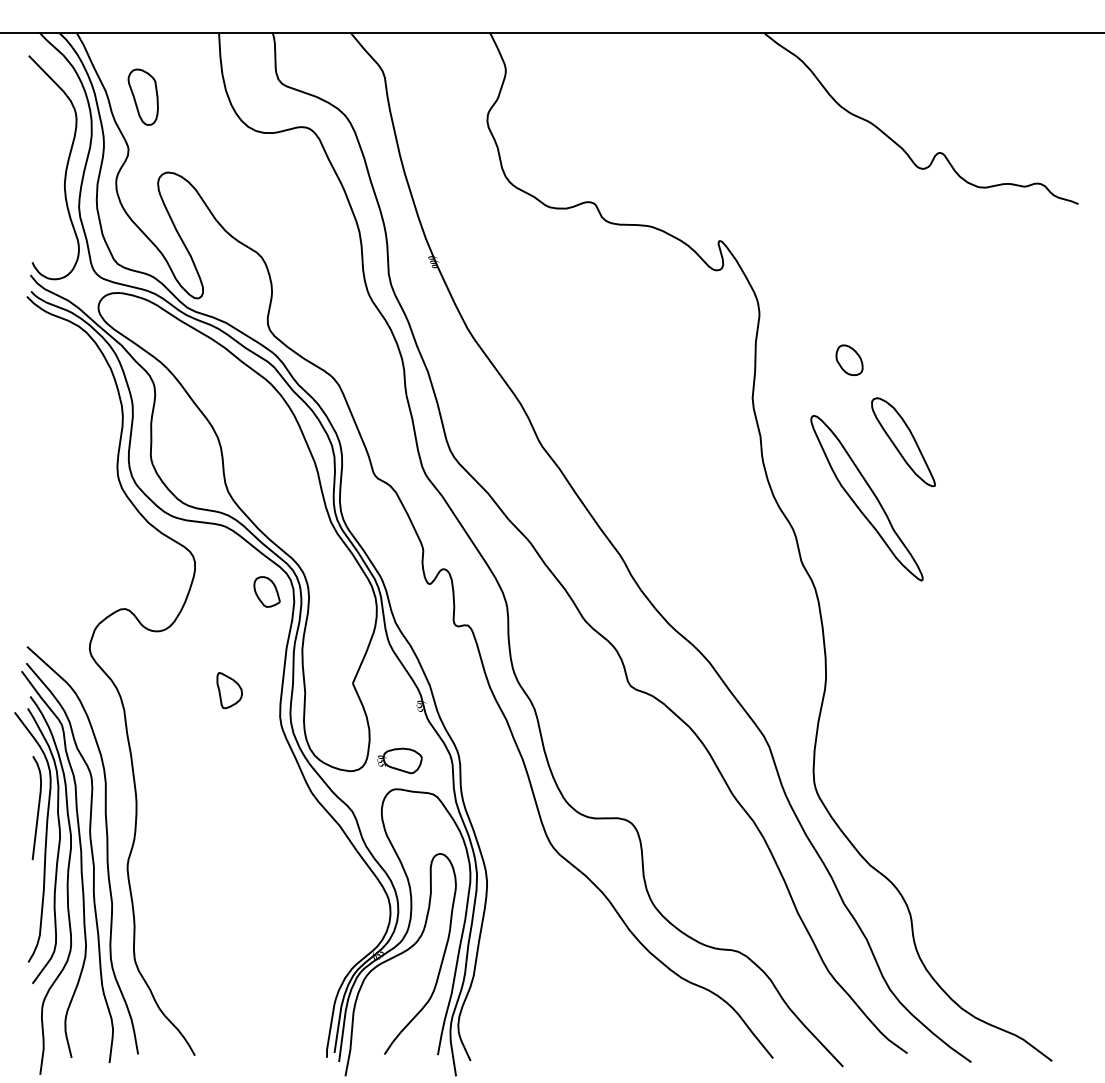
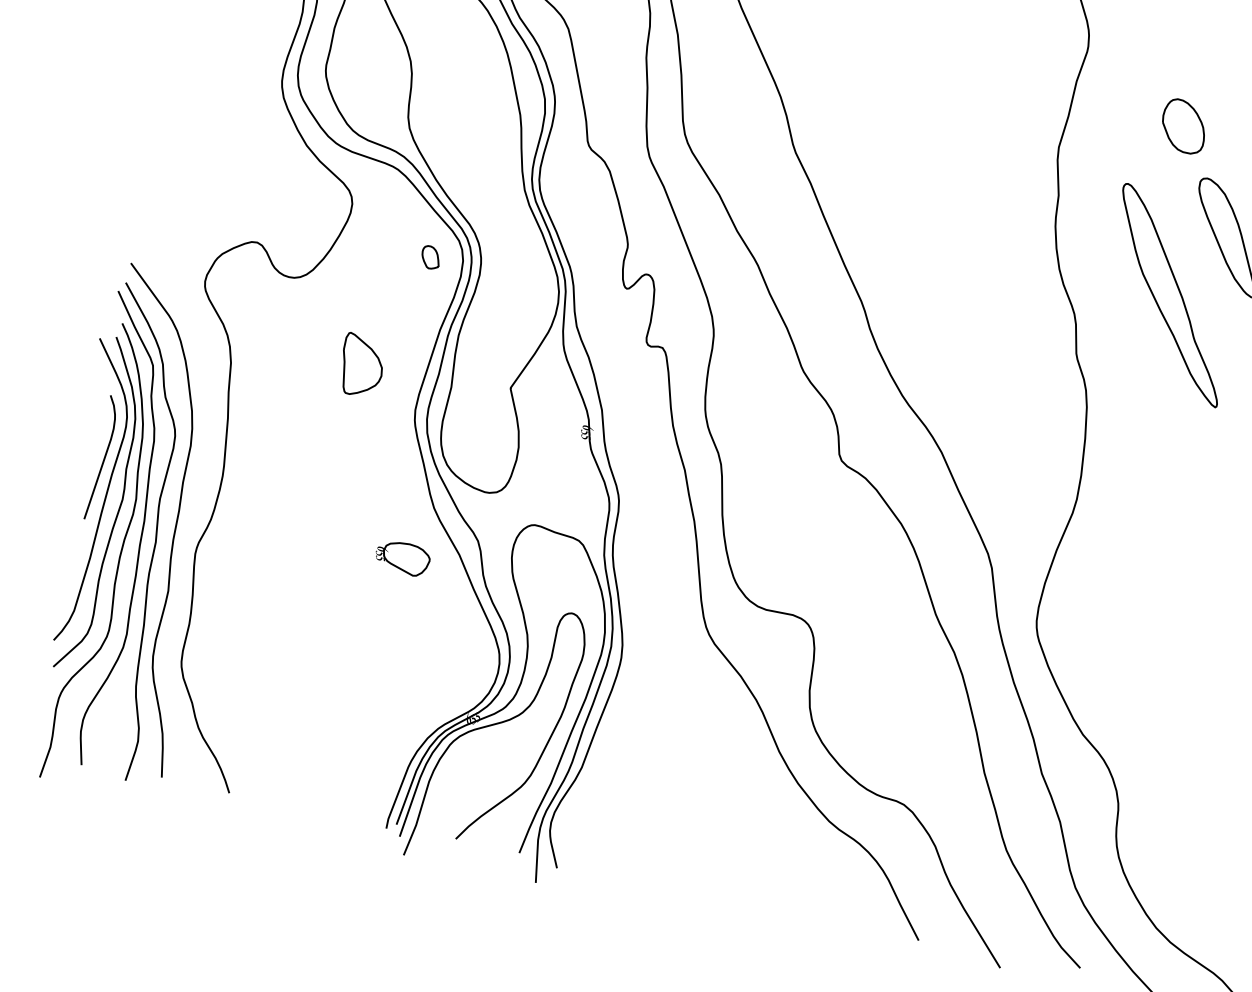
part: (849, 359) -> (1184, 125), size x1.4
part: (266, 591) -> (430, 256), size x0.6
part: (229, 690) -> (361, 365), size x1.4
part: (399, 760) -> (402, 557), moved

